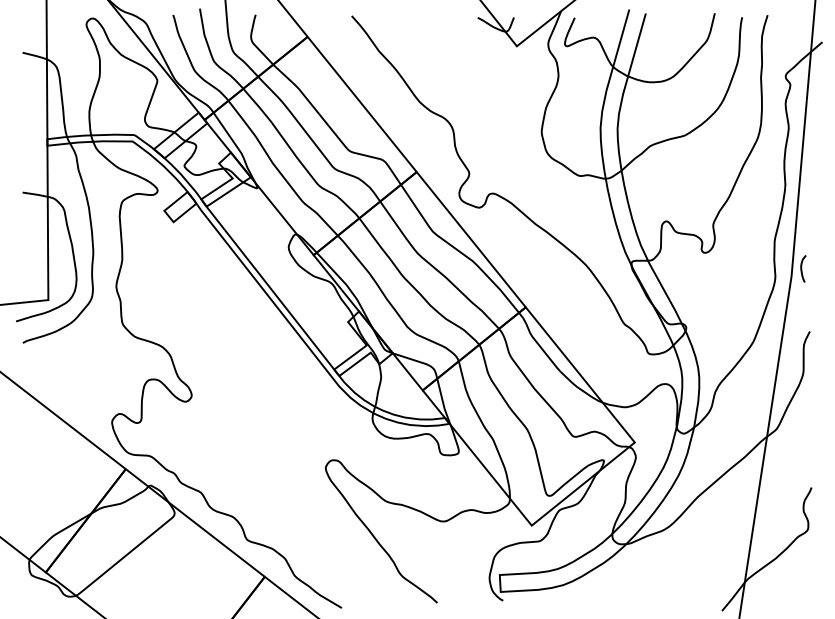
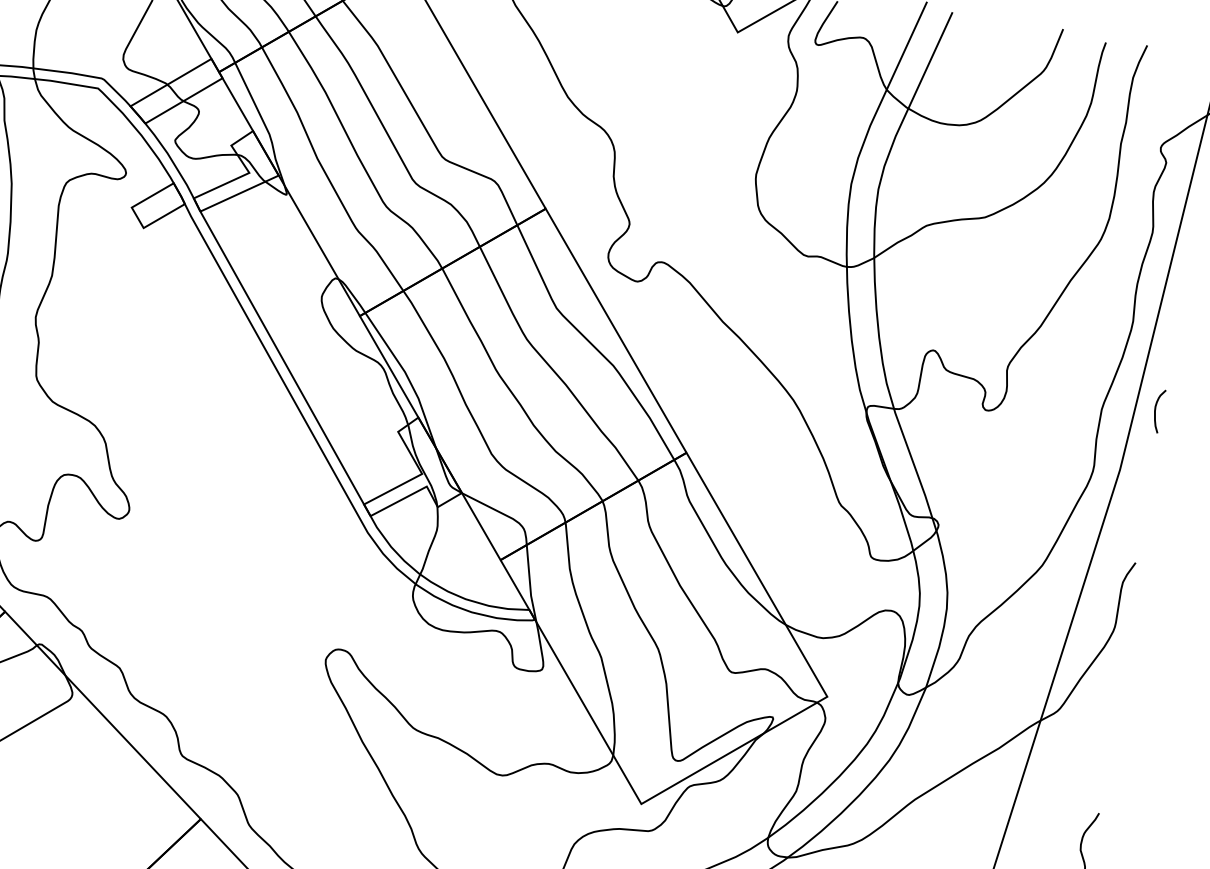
curve: (802, 268) -> (1157, 410), moved

